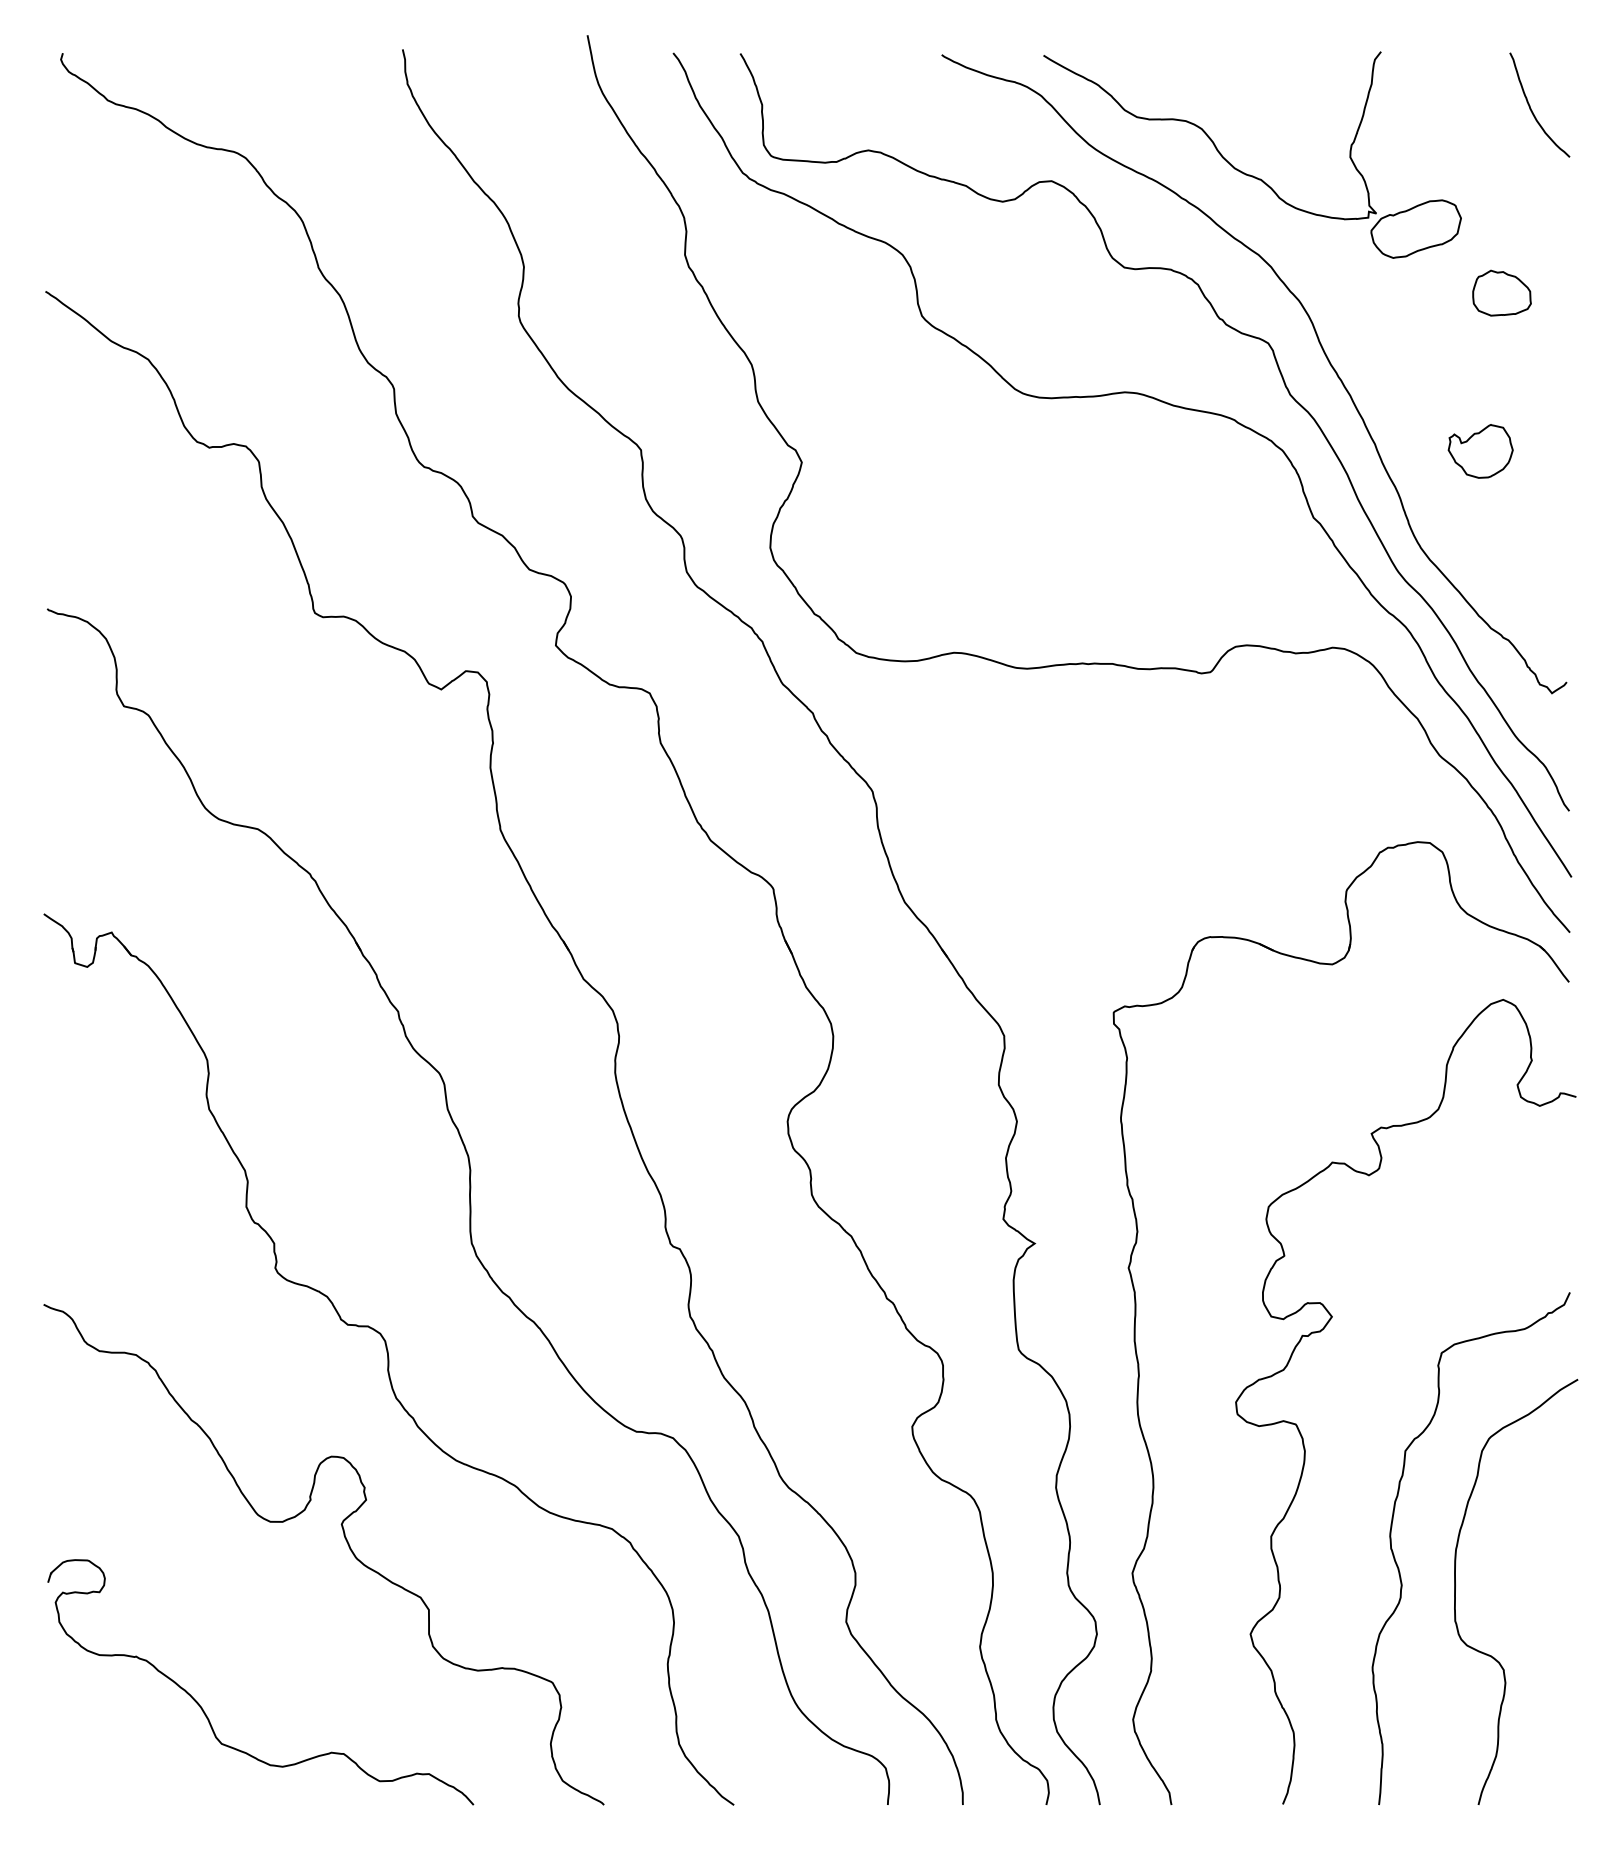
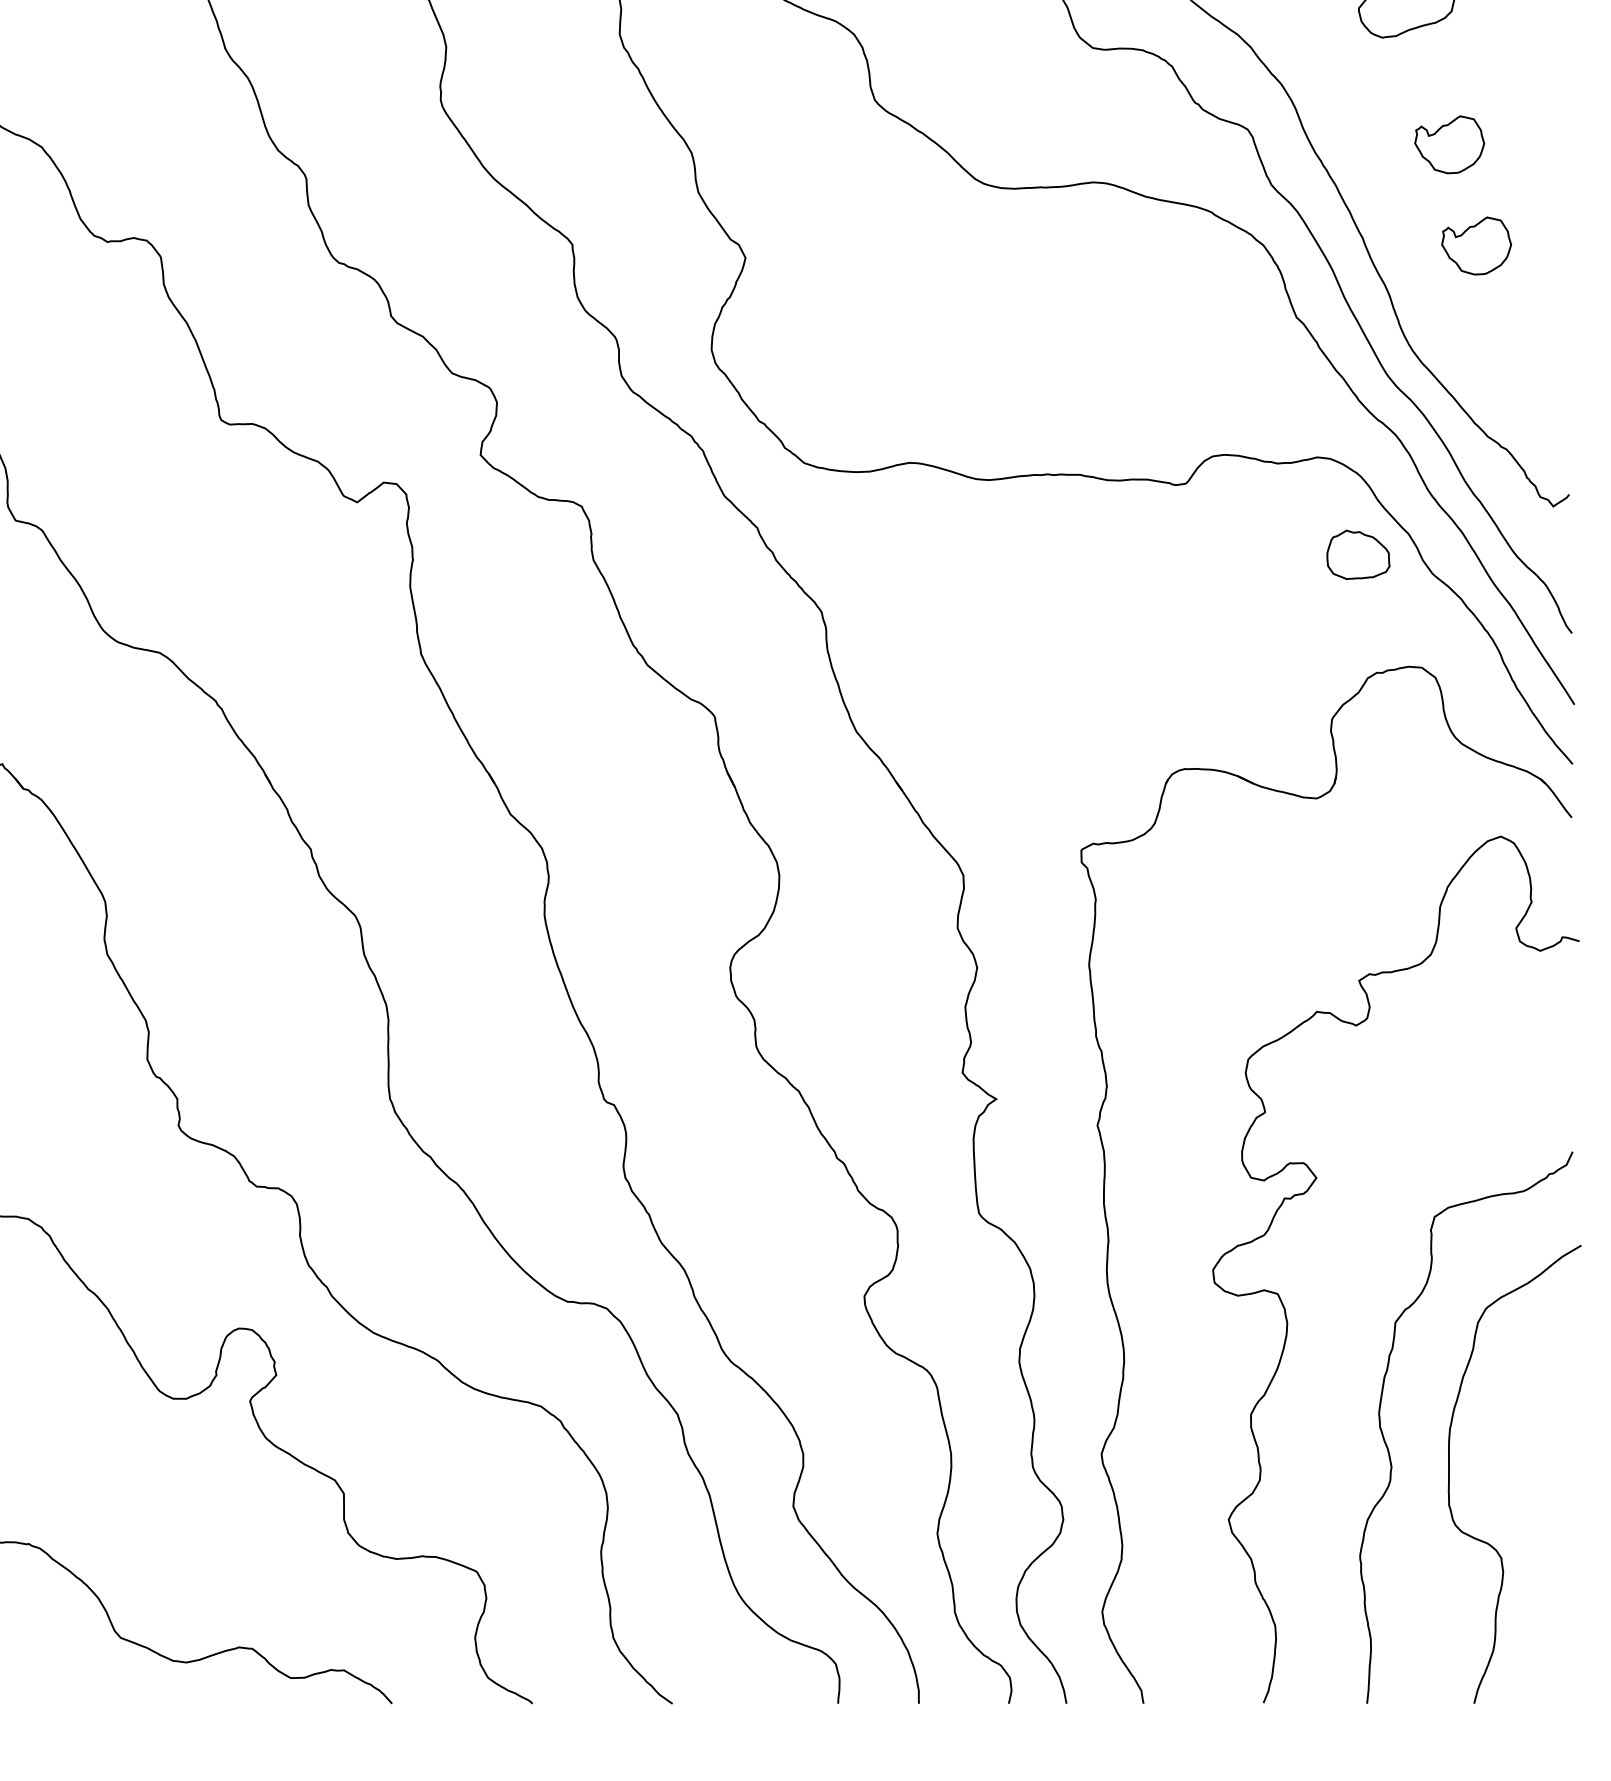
part: (1501, 292) -> (1357, 554), moved
part: (1455, 357) -> (1449, 144), added

